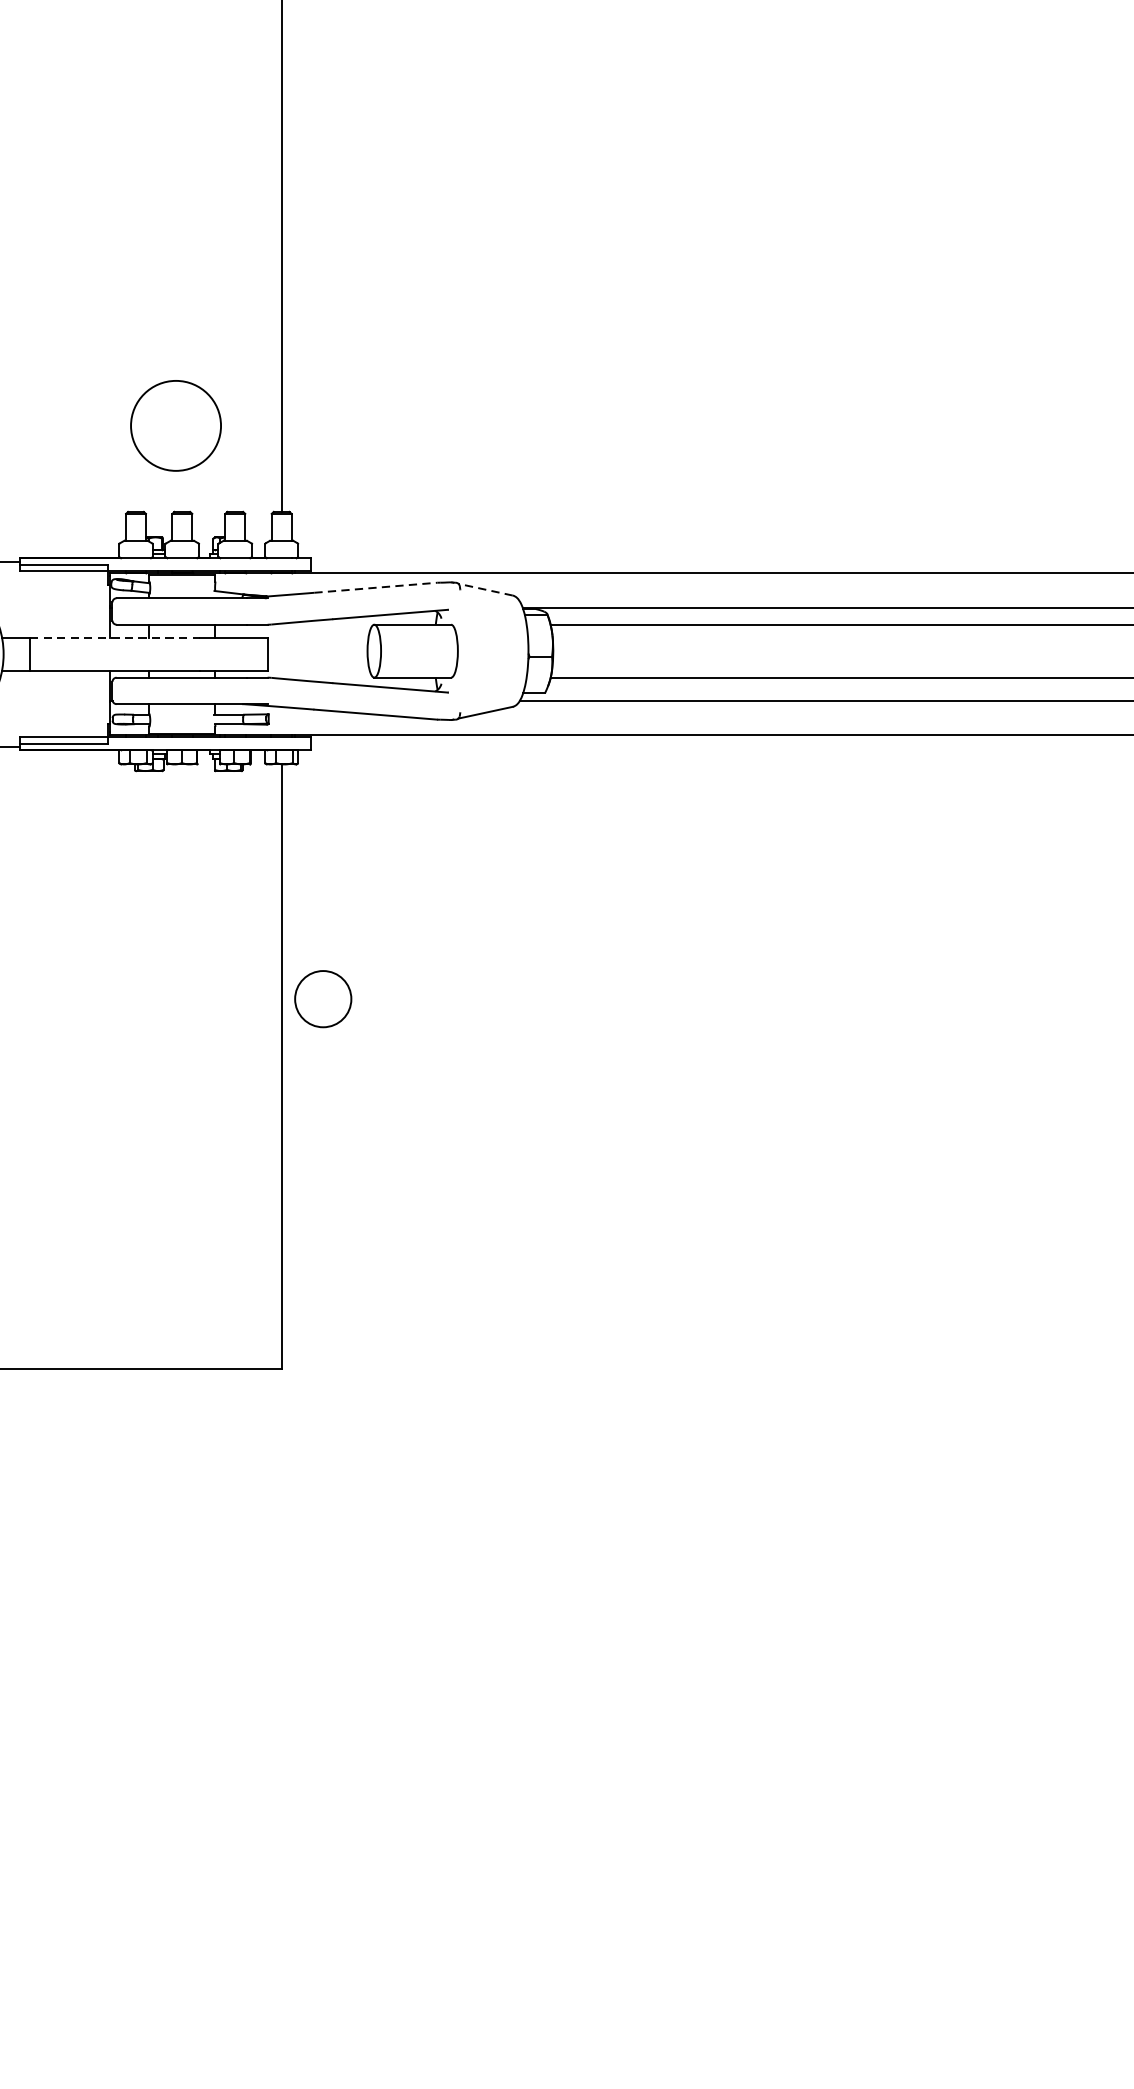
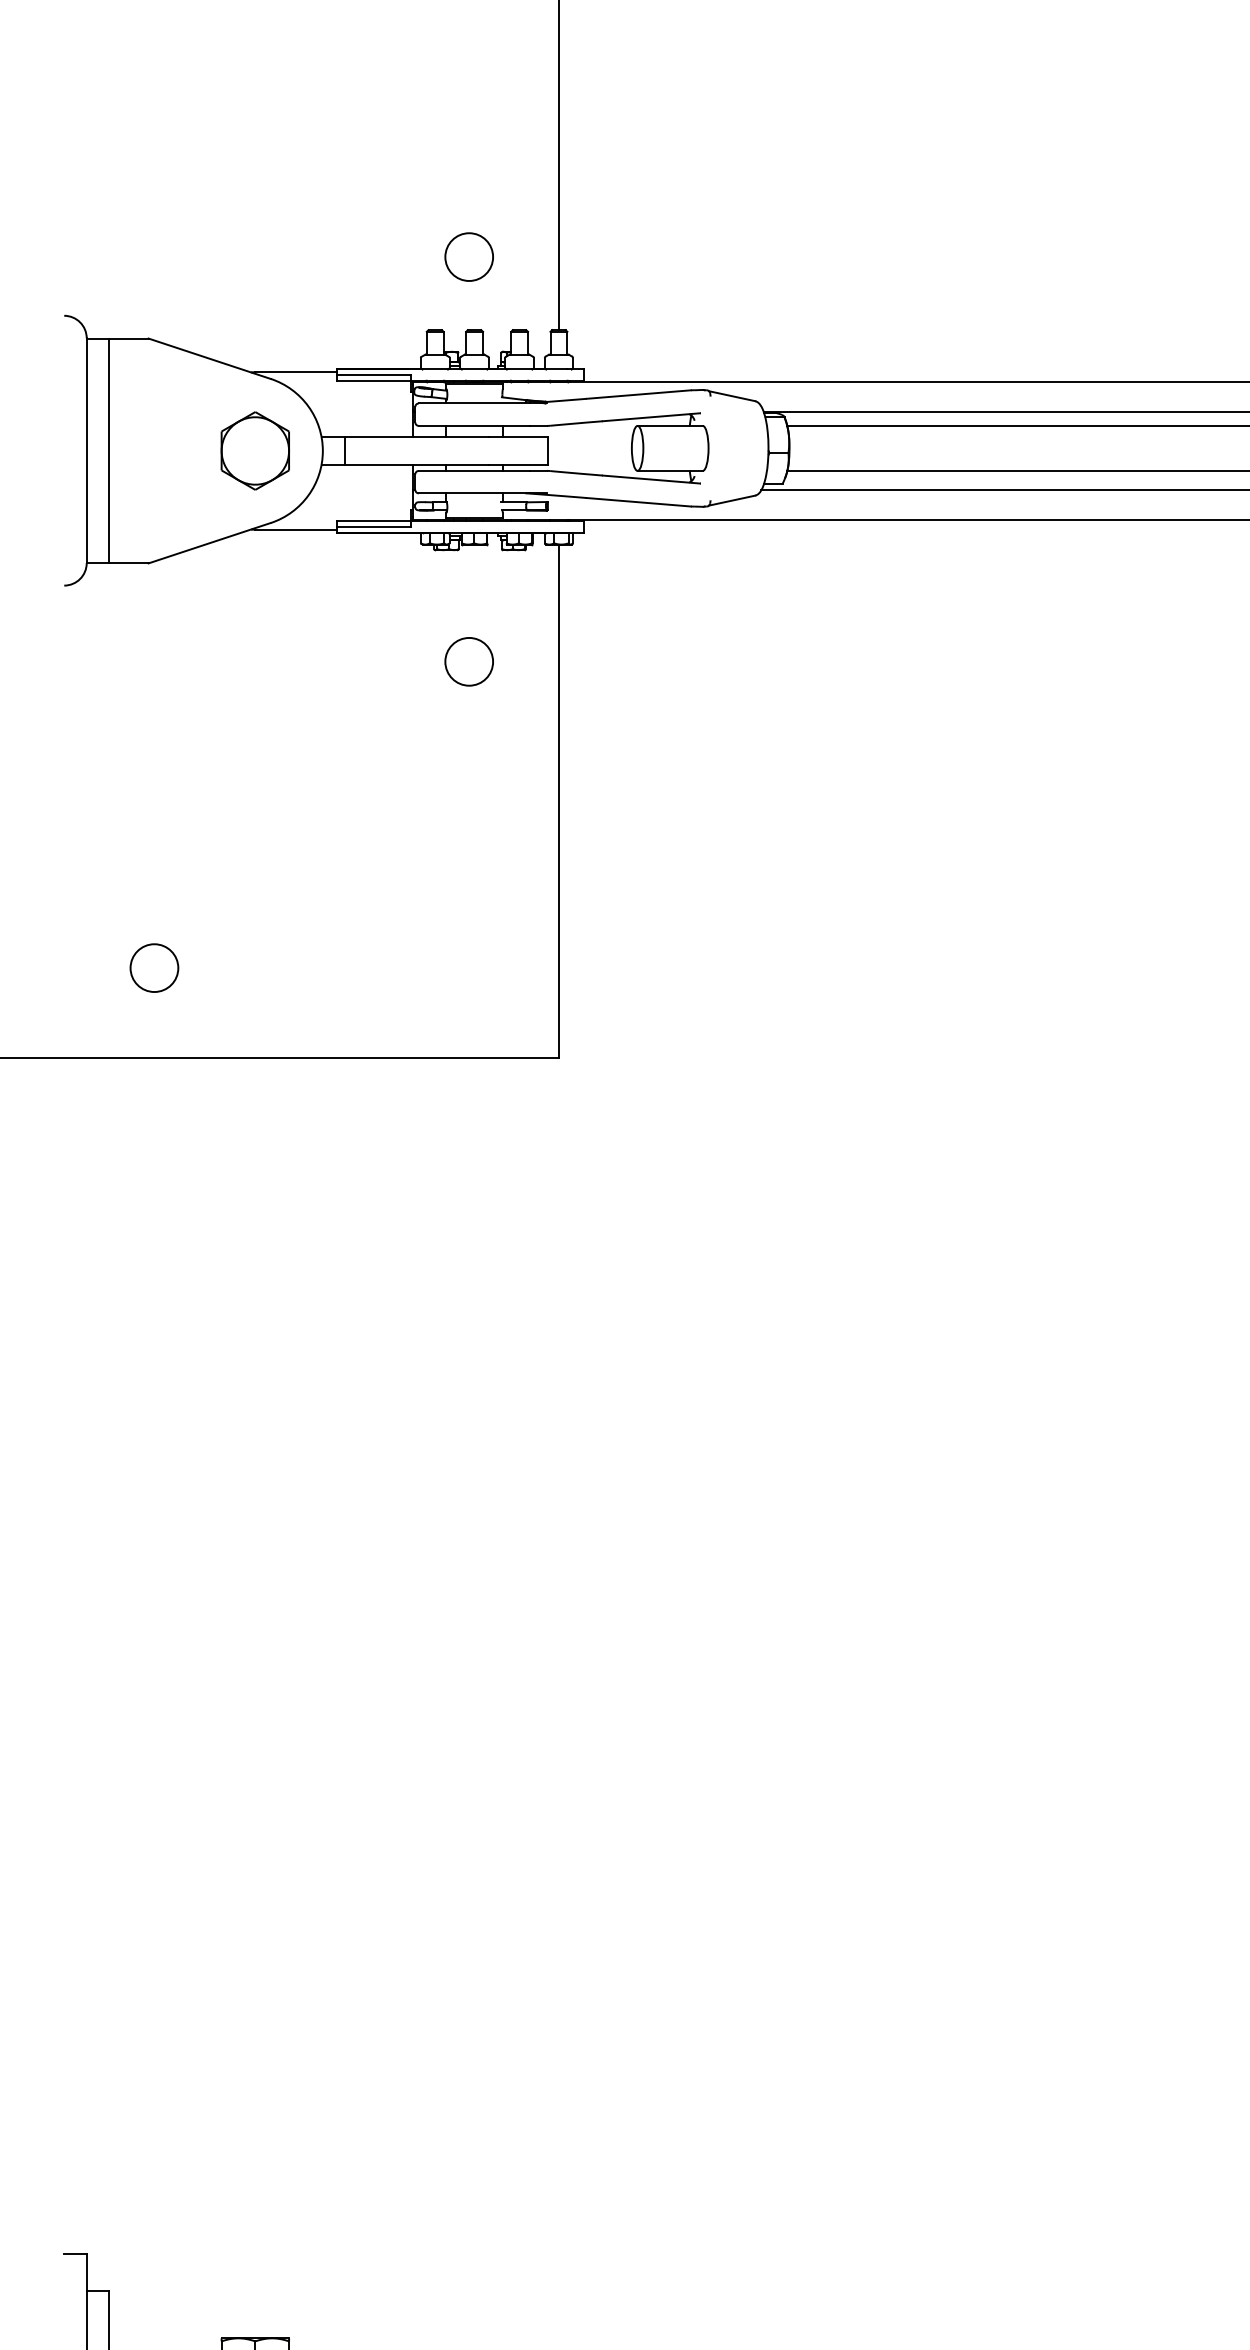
circle: (176, 425) -> (469, 256), size x0.62
line: (376, 587) -> (639, 394), dashed -> solid
line: (486, 590) -> (732, 396), dashed -> solid
line: (115, 637) -> (417, 436), dashed -> solid
circle: (322, 998) -> (468, 661), moved

